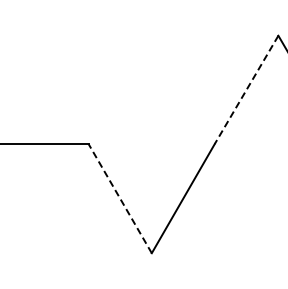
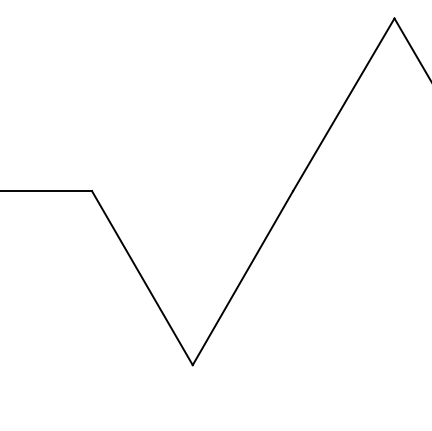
line: (246, 89) -> (343, 104), dashed -> solid
line: (119, 198) -> (141, 277), dashed -> solid

